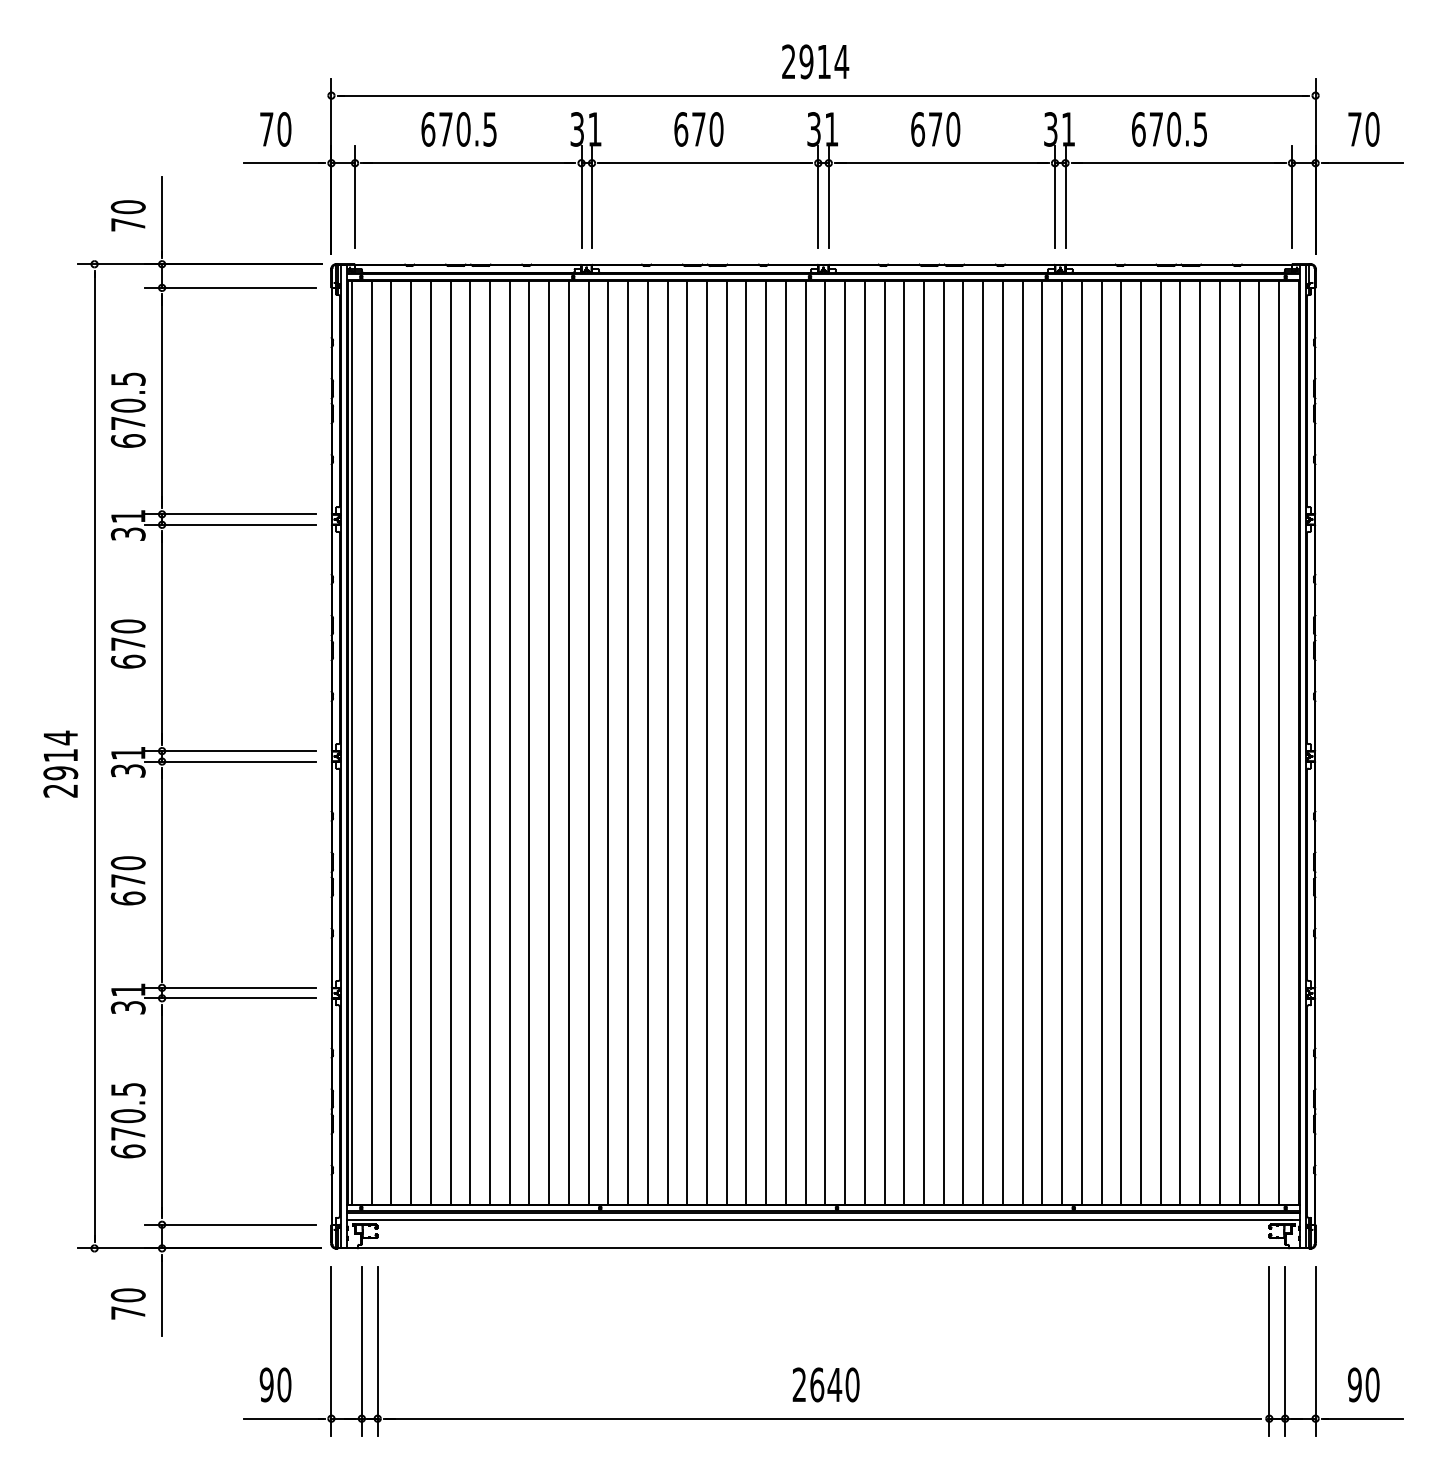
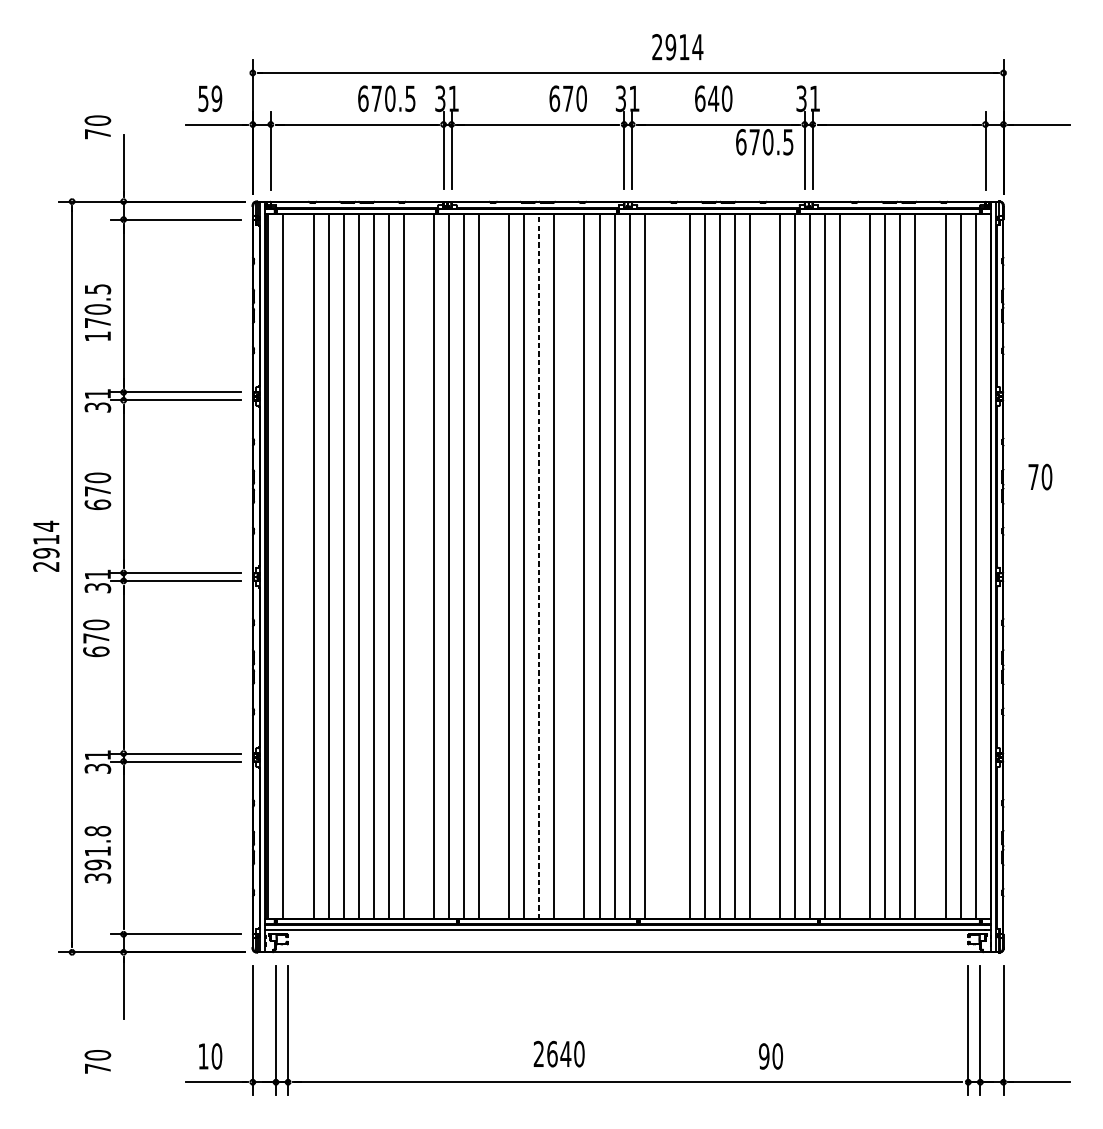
text: (815, 61) -> (677, 46), moved
text: (275, 129) -> (210, 98), 70 -> 59
text: (458, 129) -> (386, 98), moved
text: (698, 129) -> (567, 98), moved
text: (935, 129) -> (713, 98), 670 -> 640
text: (1169, 129) -> (764, 142), moved
text: (1363, 129) -> (1040, 477), moved
text: (127, 215) -> (97, 127), moved
text: (127, 440) -> (97, 336), 670.5 -> 170.5
line: (391, 742) -> (298, 566), removed
line: (549, 742) -> (419, 566), removed
line: (647, 742) -> (493, 566), removed
line: (706, 742) -> (538, 566), solid -> dashed
line: (746, 742) -> (569, 566), removed
line: (864, 742) -> (659, 566), removed
line: (884, 742) -> (674, 566), removed
line: (1002, 742) -> (764, 566), removed
line: (1121, 742) -> (855, 566), removed
line: (1219, 742) -> (930, 566), removed
text: (60, 763) -> (46, 545), moved
text: (127, 880) -> (95, 638), moved
text: (127, 1120) -> (97, 854), 670.5 -> 391.8
text: (127, 1303) -> (97, 1061), moved
text: (266, 1384) -> (203, 1056), 90 -> 10
text: (825, 1384) -> (558, 1053), moved
text: (1363, 1384) -> (770, 1056), moved

